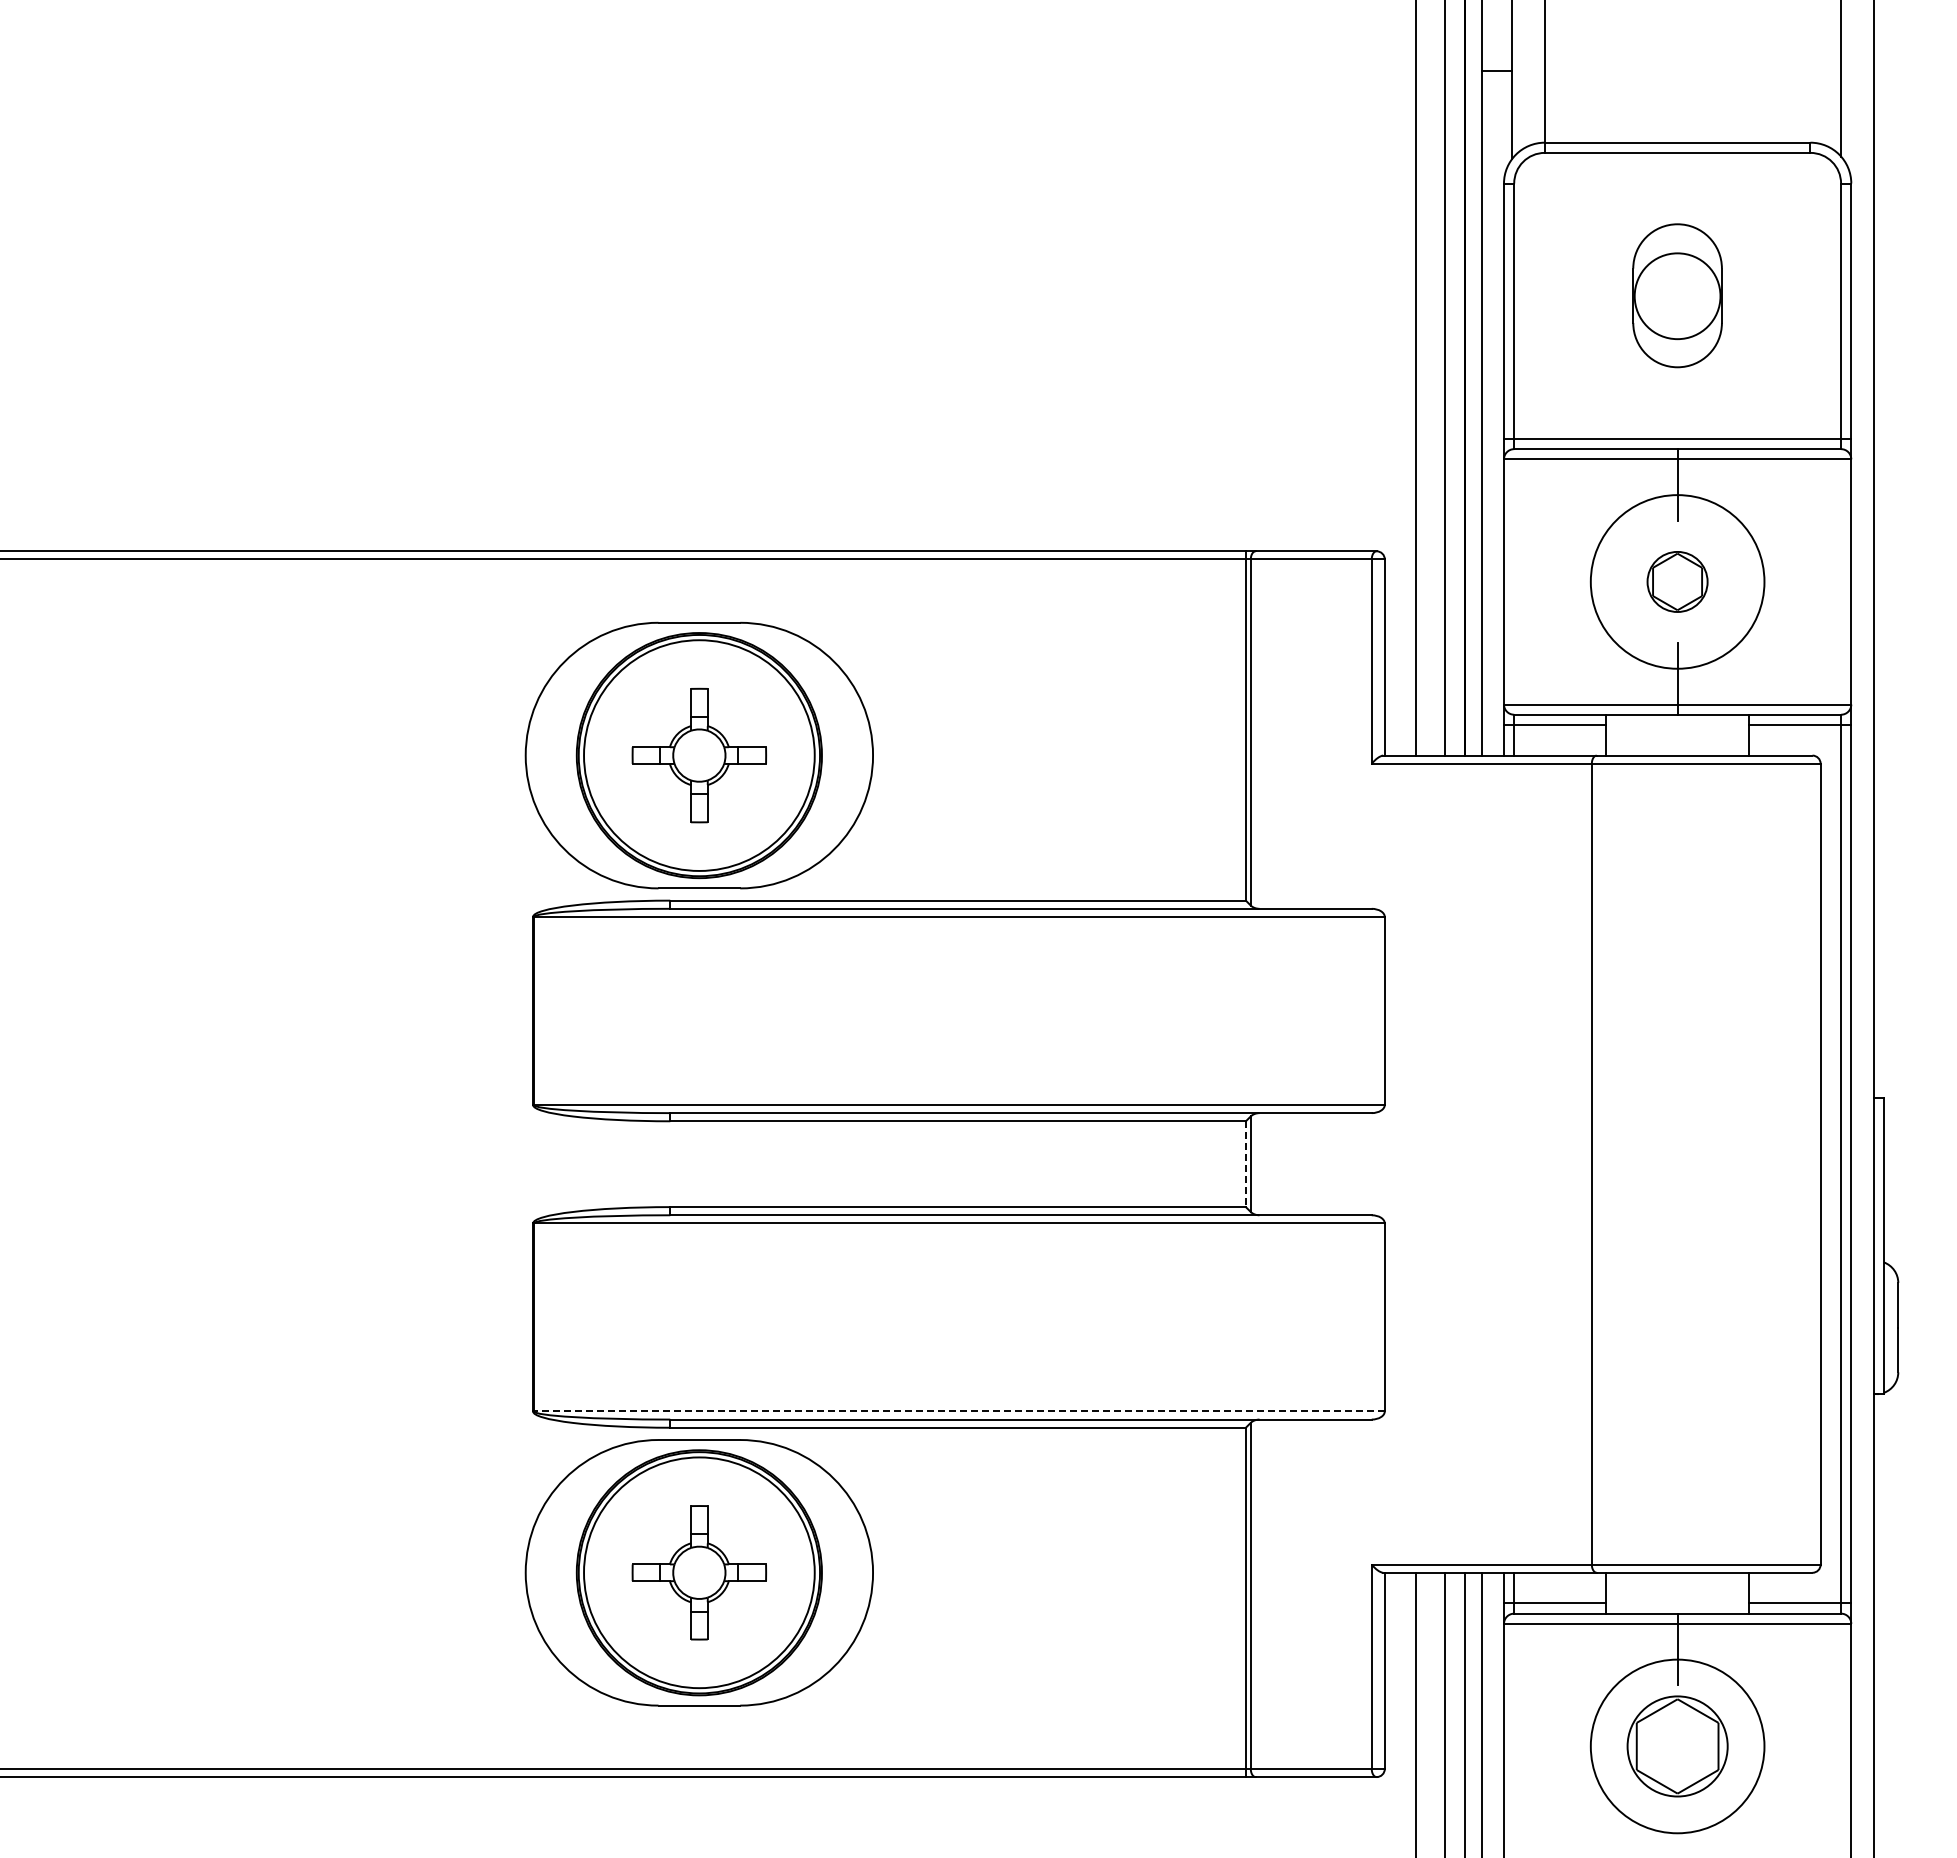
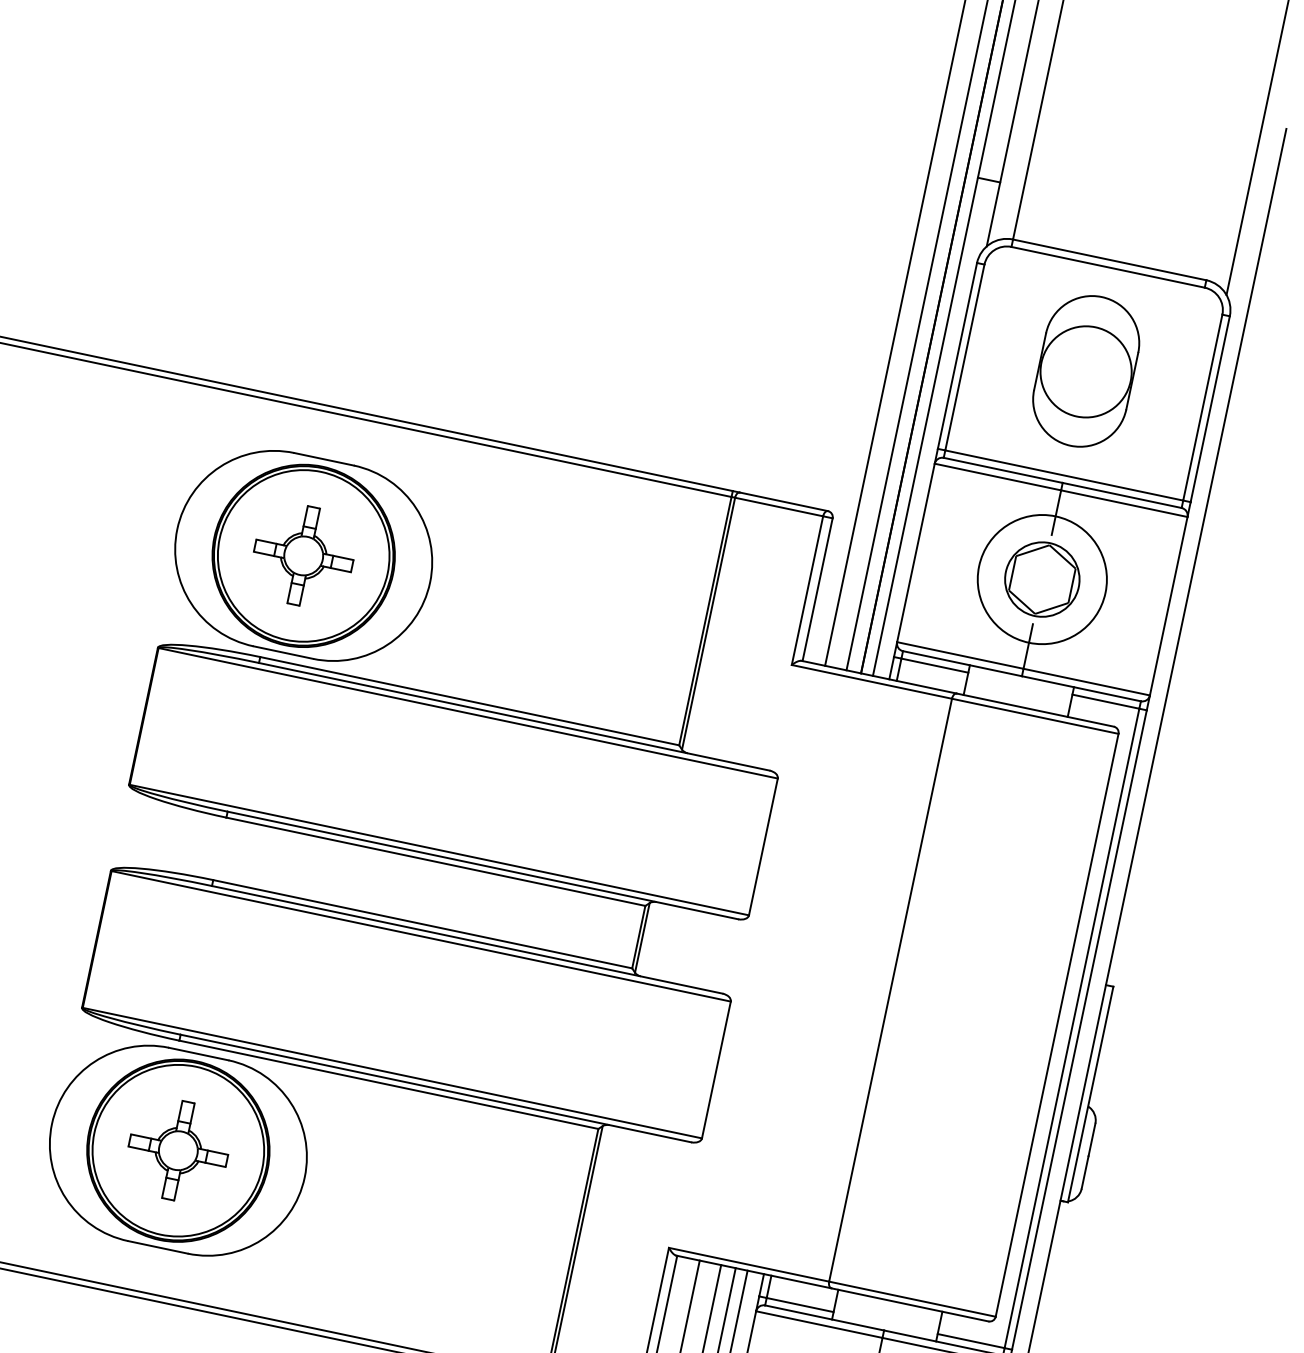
part: (1677, 295) -> (1086, 371), size x1.43
part: (1677, 581) -> (1042, 579), size x1.67
line: (1245, 1164) -> (638, 937), dashed -> solid
line: (958, 1411) -> (391, 1073), dashed -> solid

